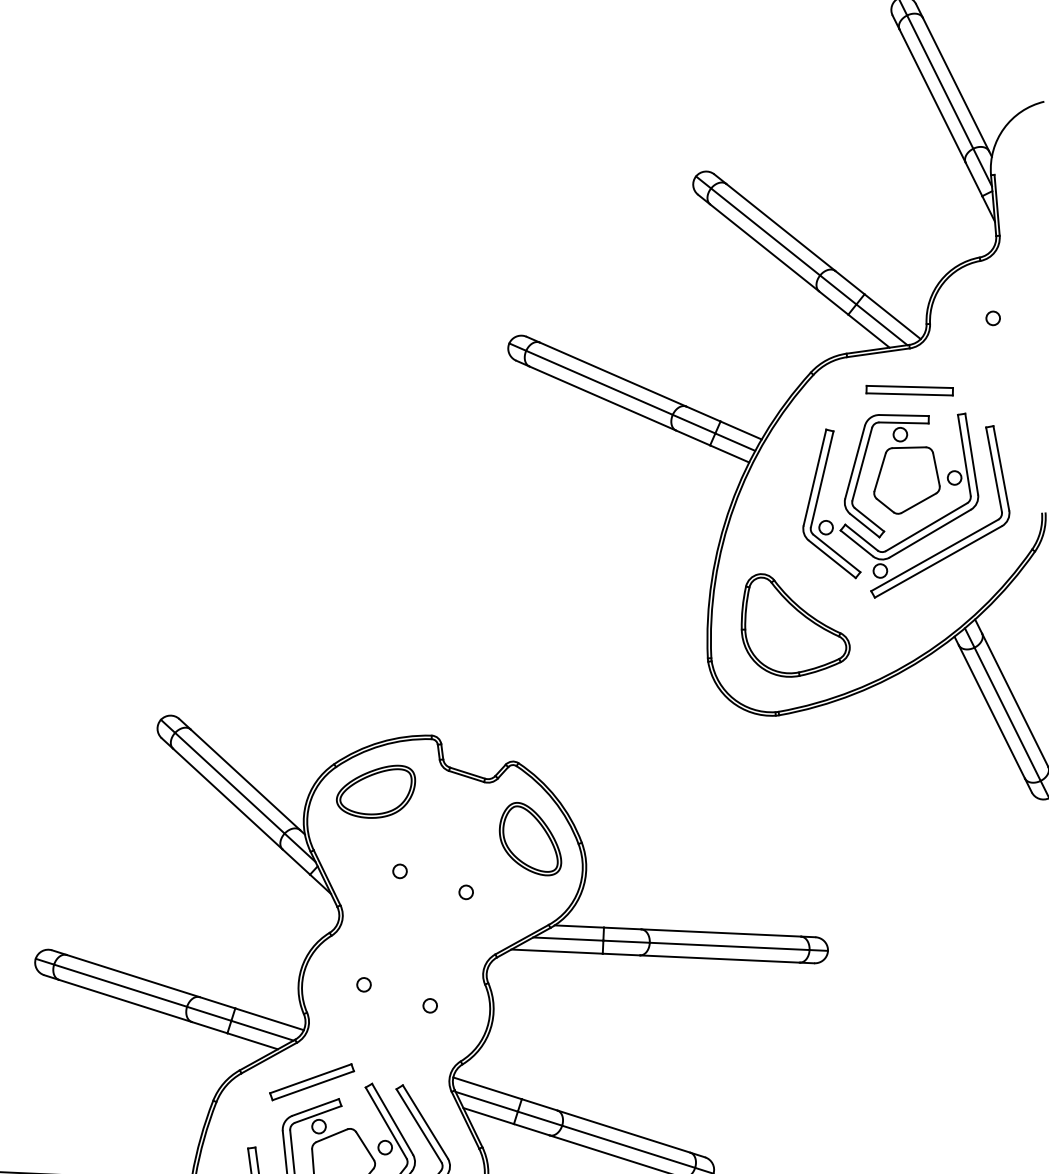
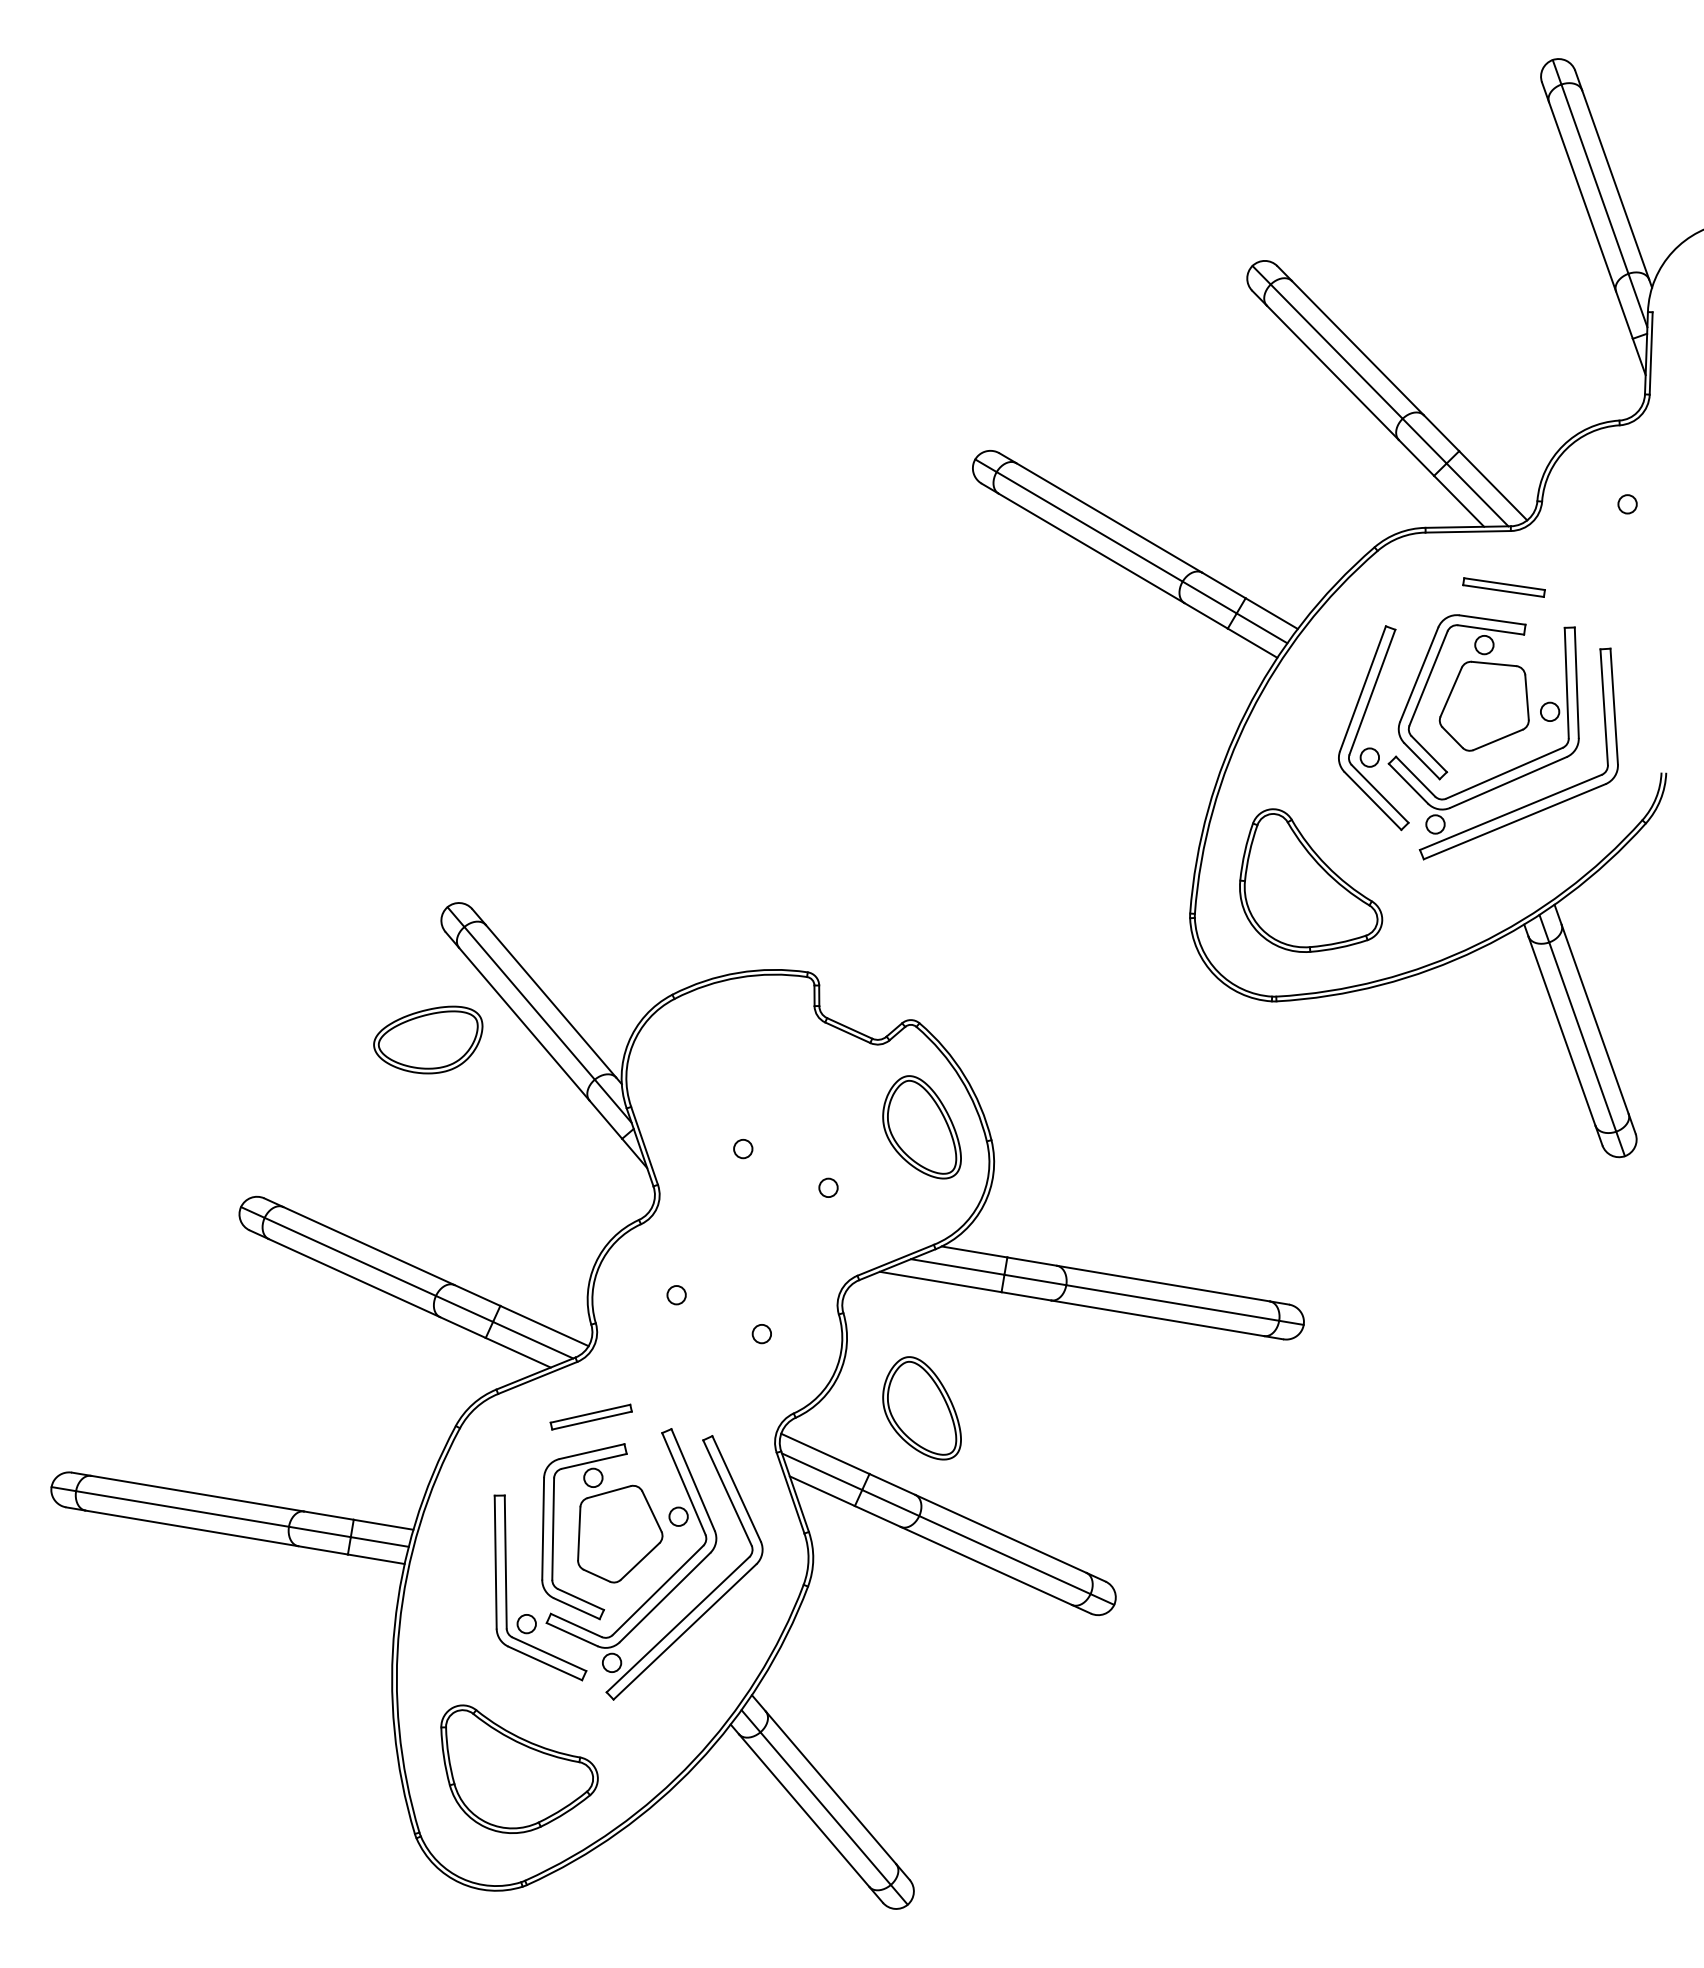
part: (909, 390) -> (1503, 587), size x0.7
part: (376, 792) -> (428, 1039), moved
part: (554, 1046) -> (921, 1408), added
part: (312, 1081) -> (591, 1416), size x0.7

